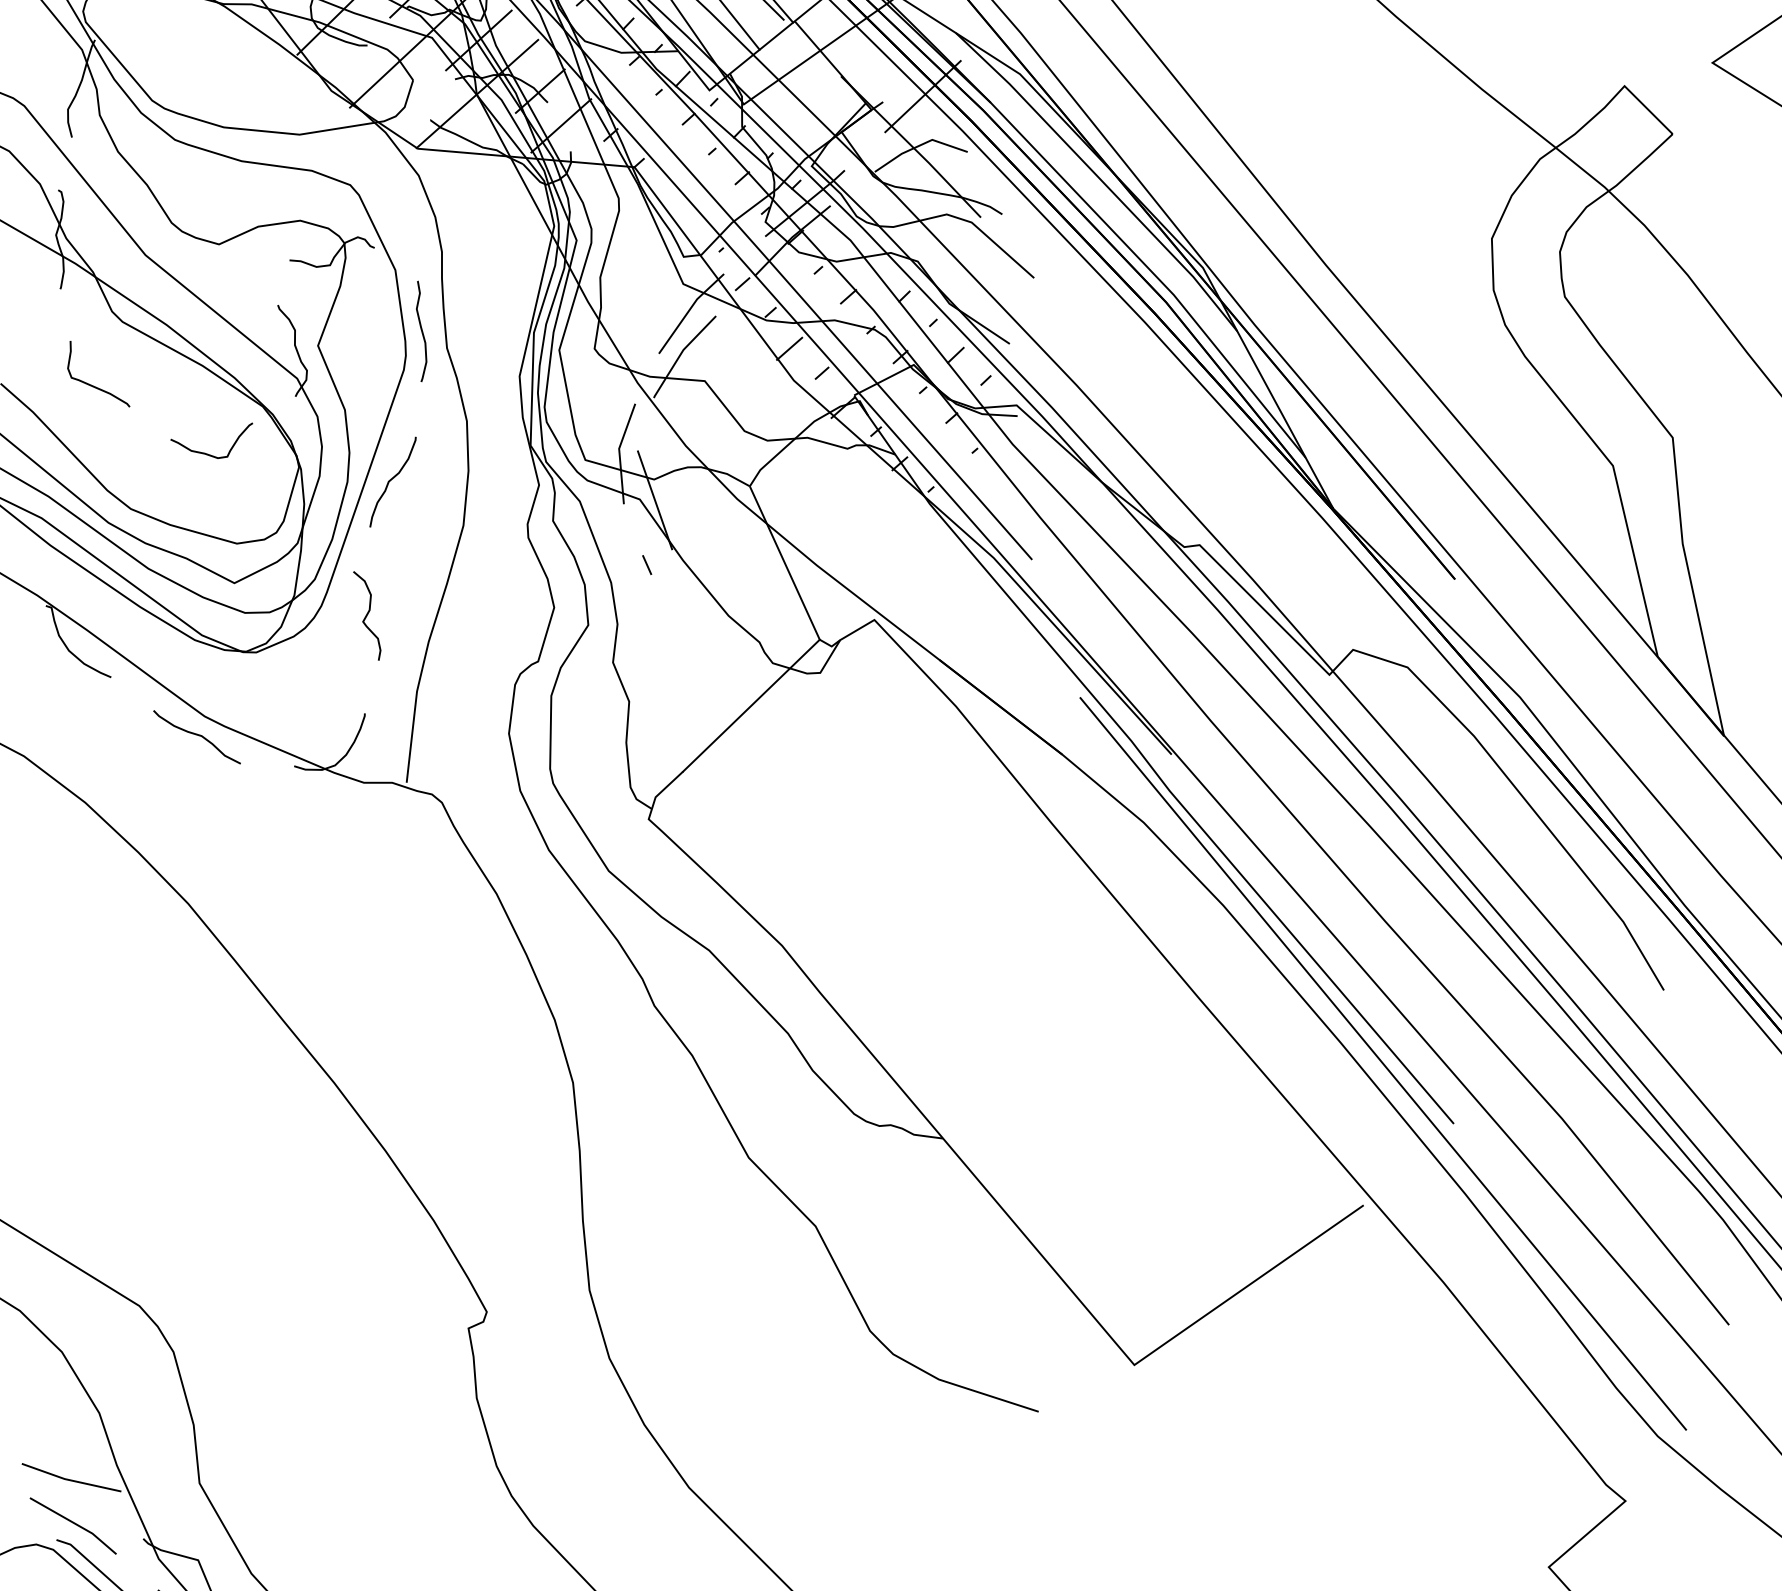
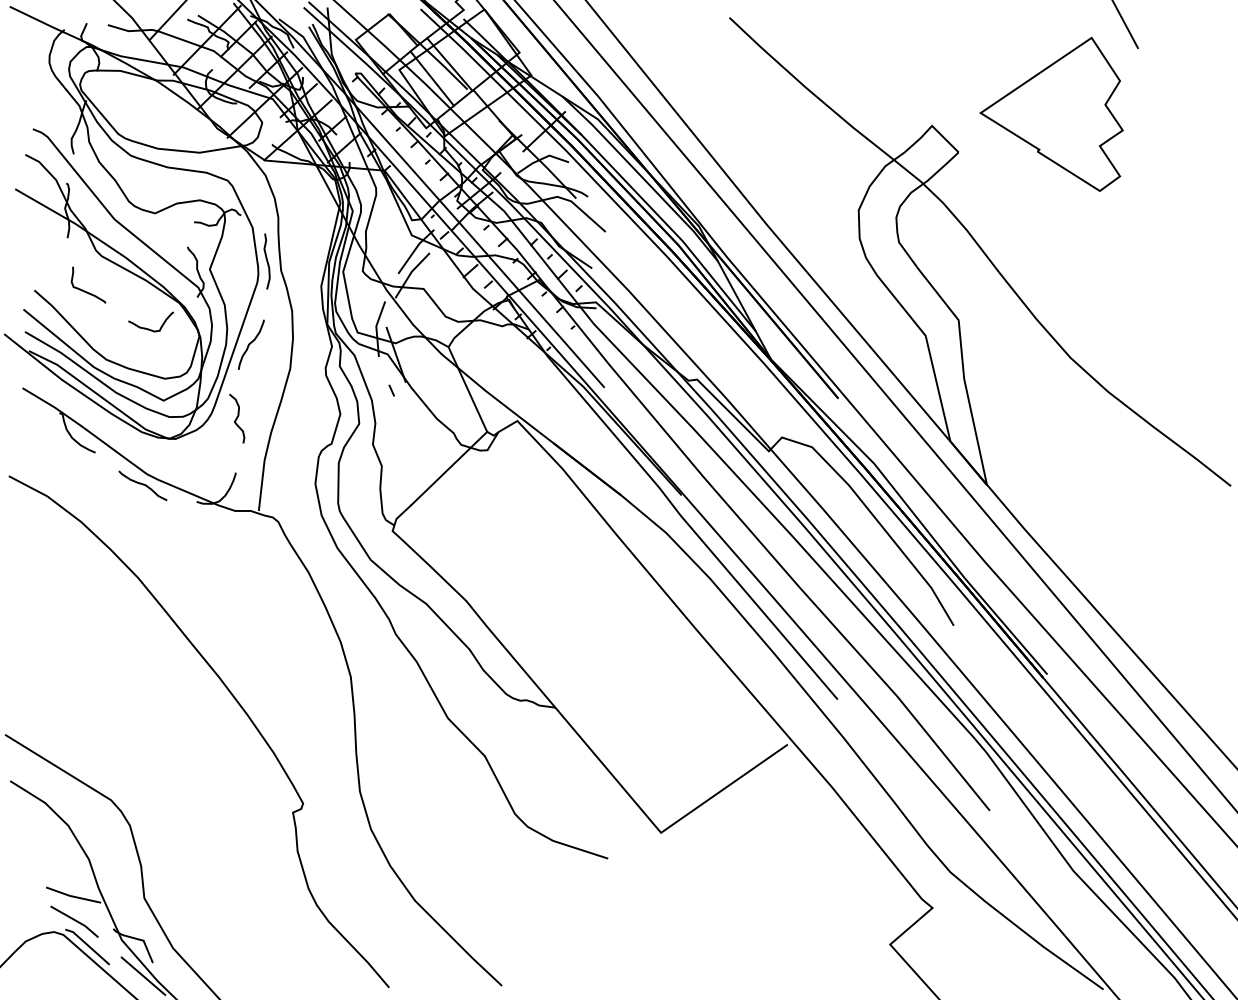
line: (1382, 1064) -> (798, 666), removed

